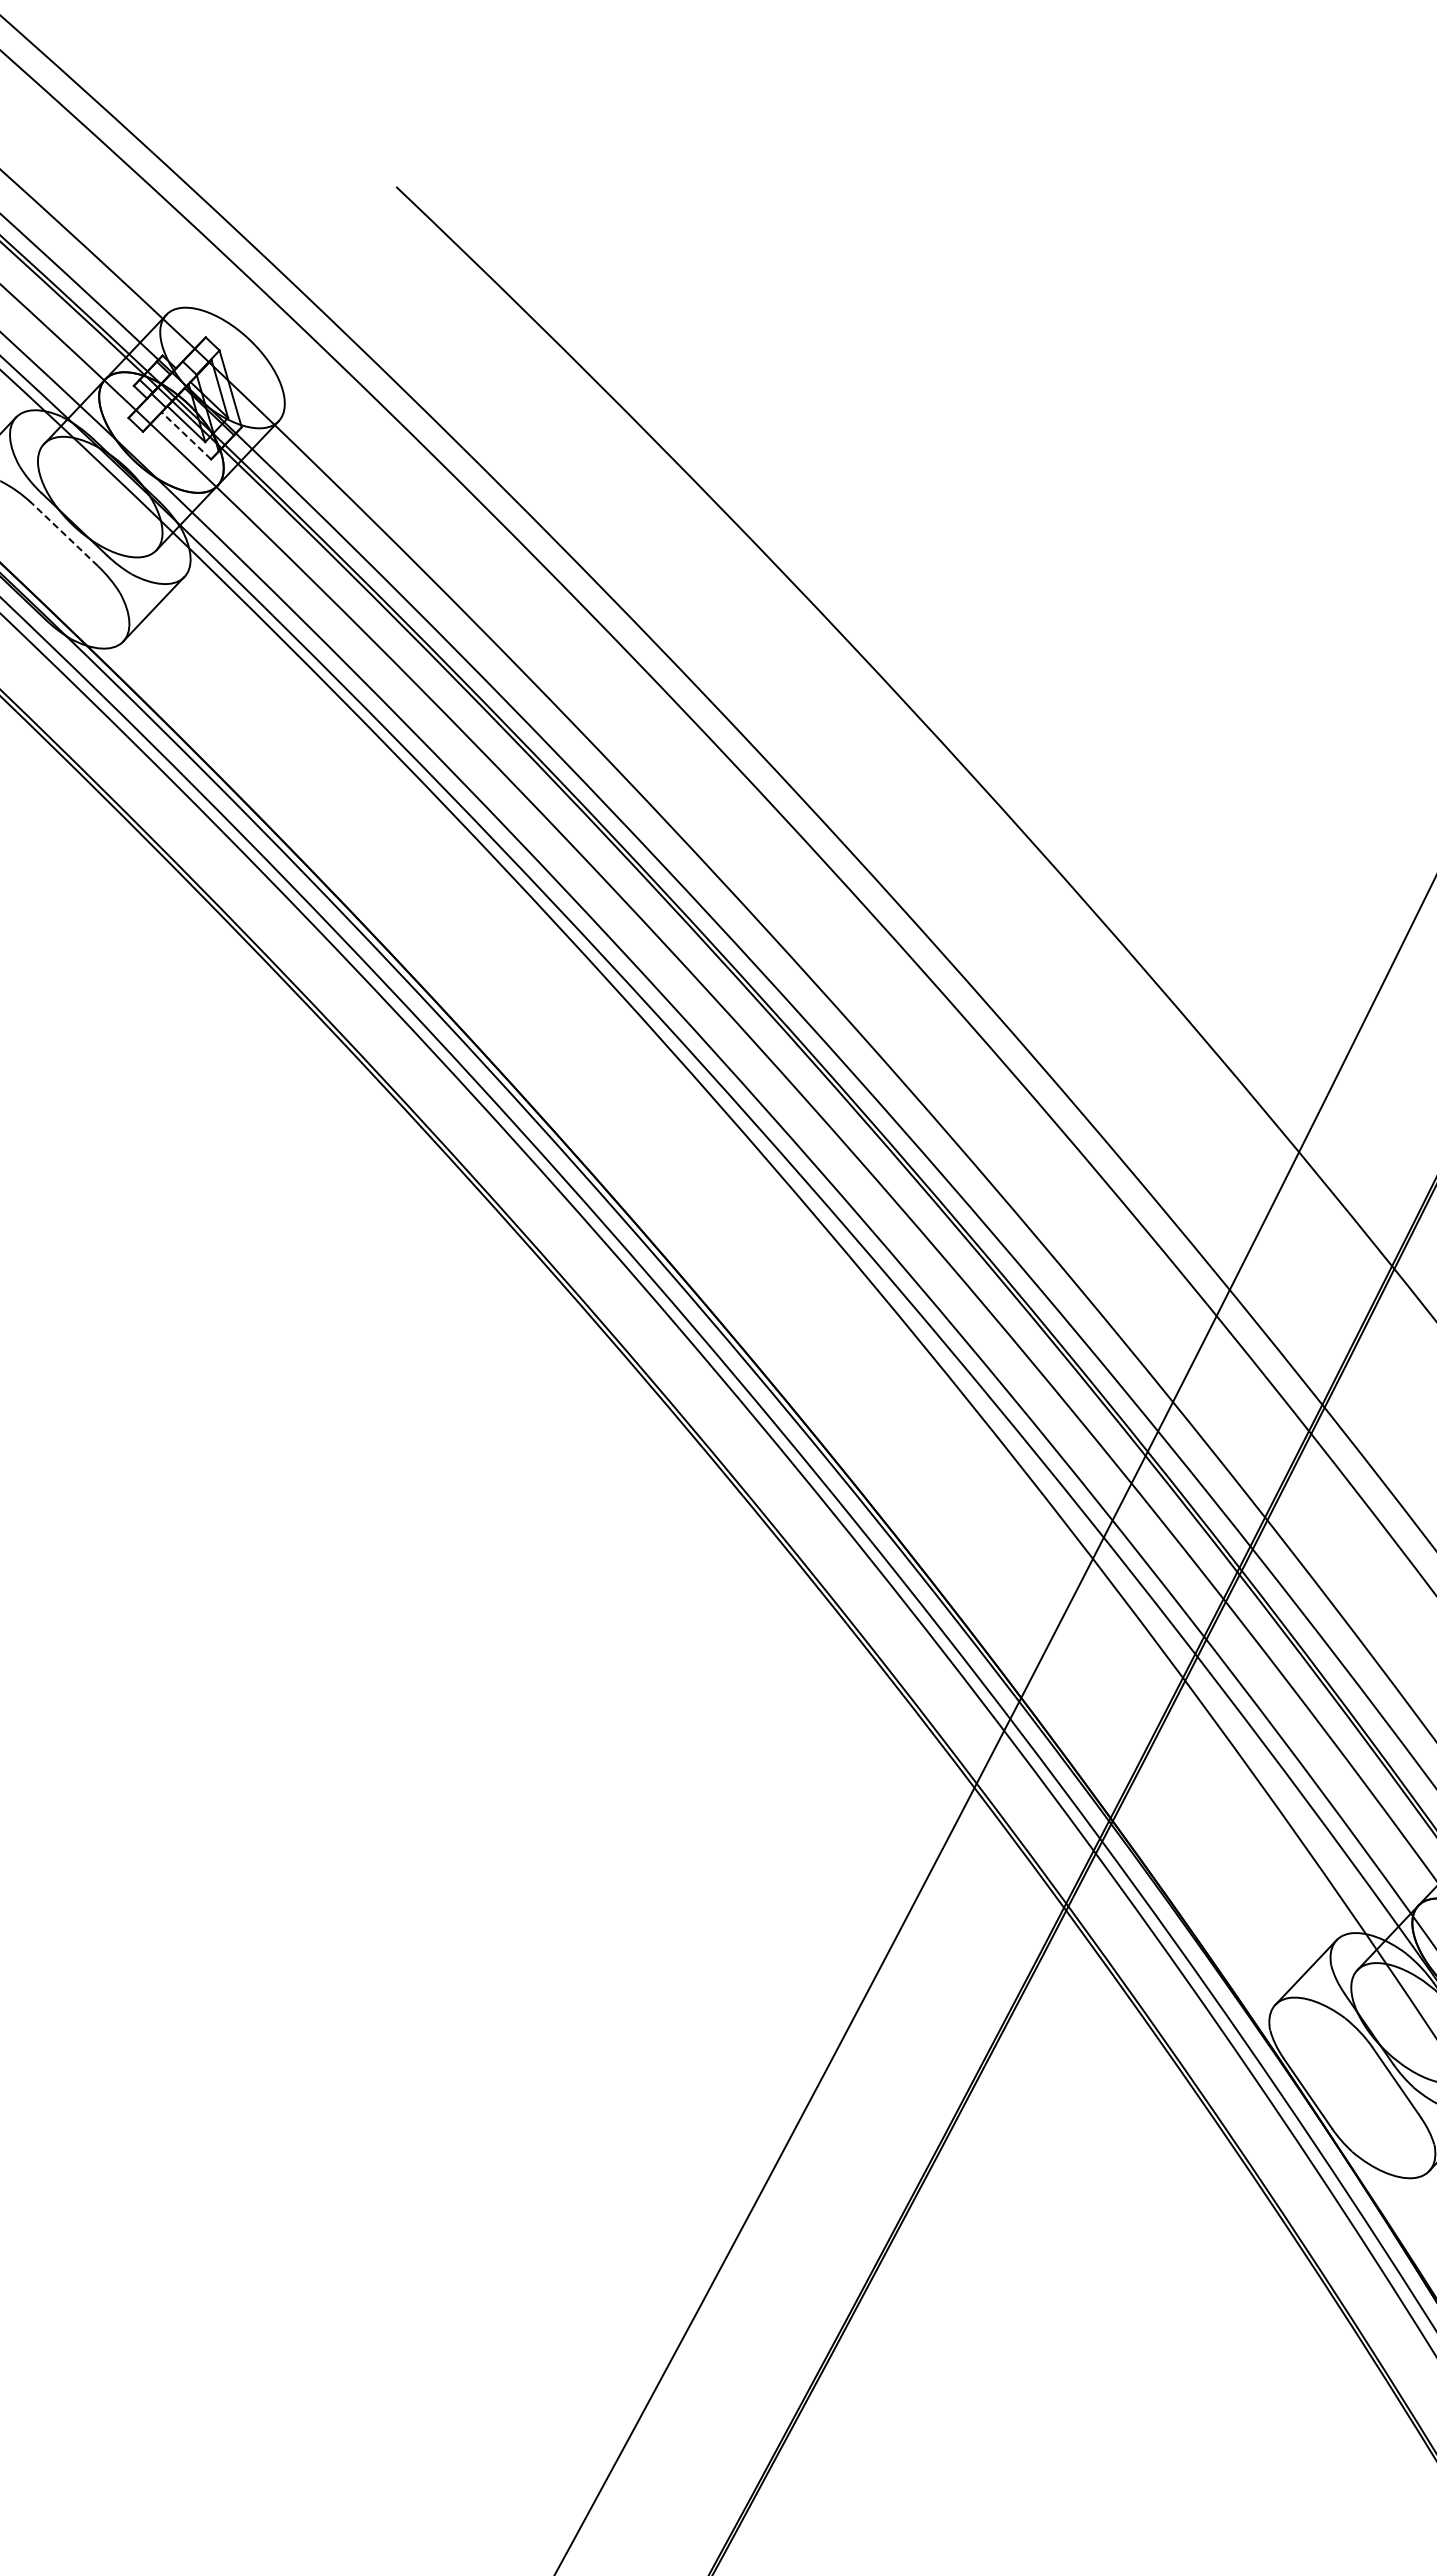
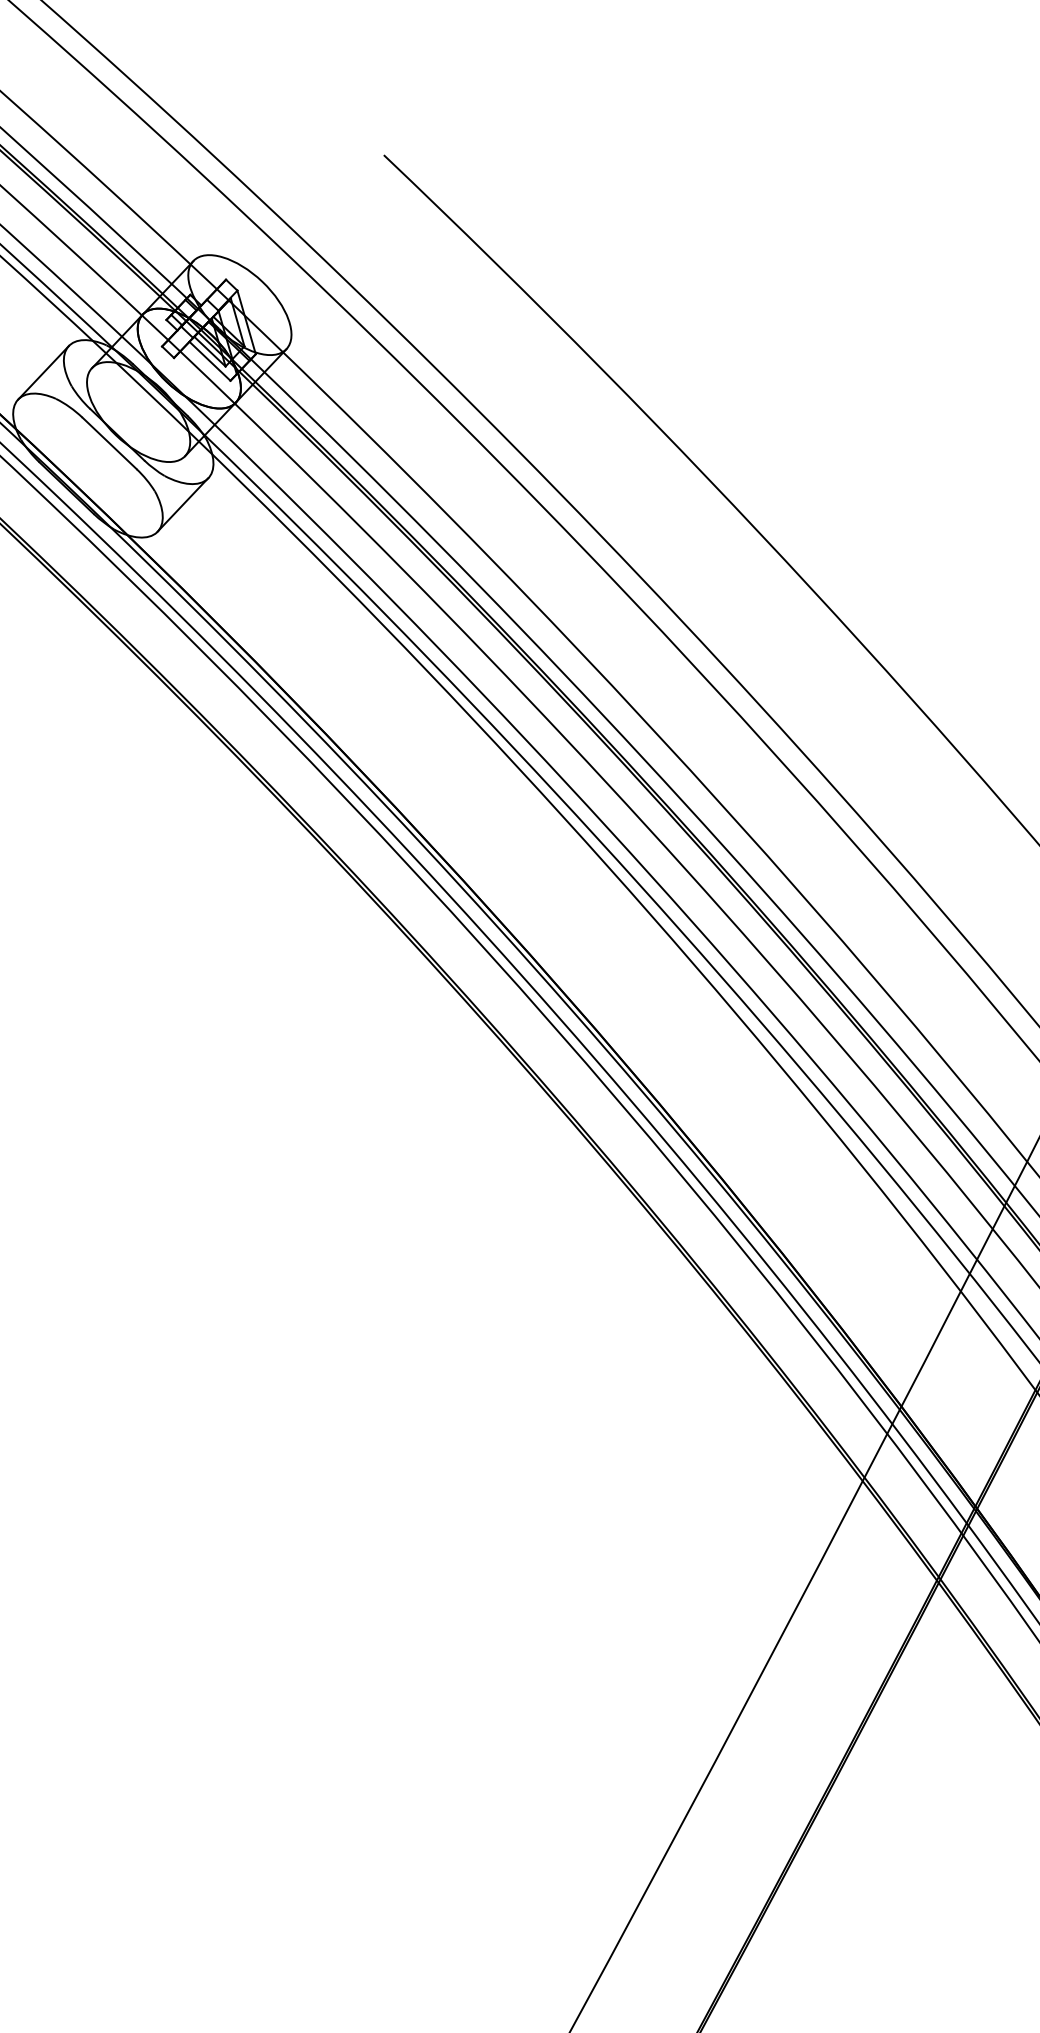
line: (186, 435) -> (210, 361), dashed -> solid
line: (64, 534) -> (109, 443), dashed -> solid

